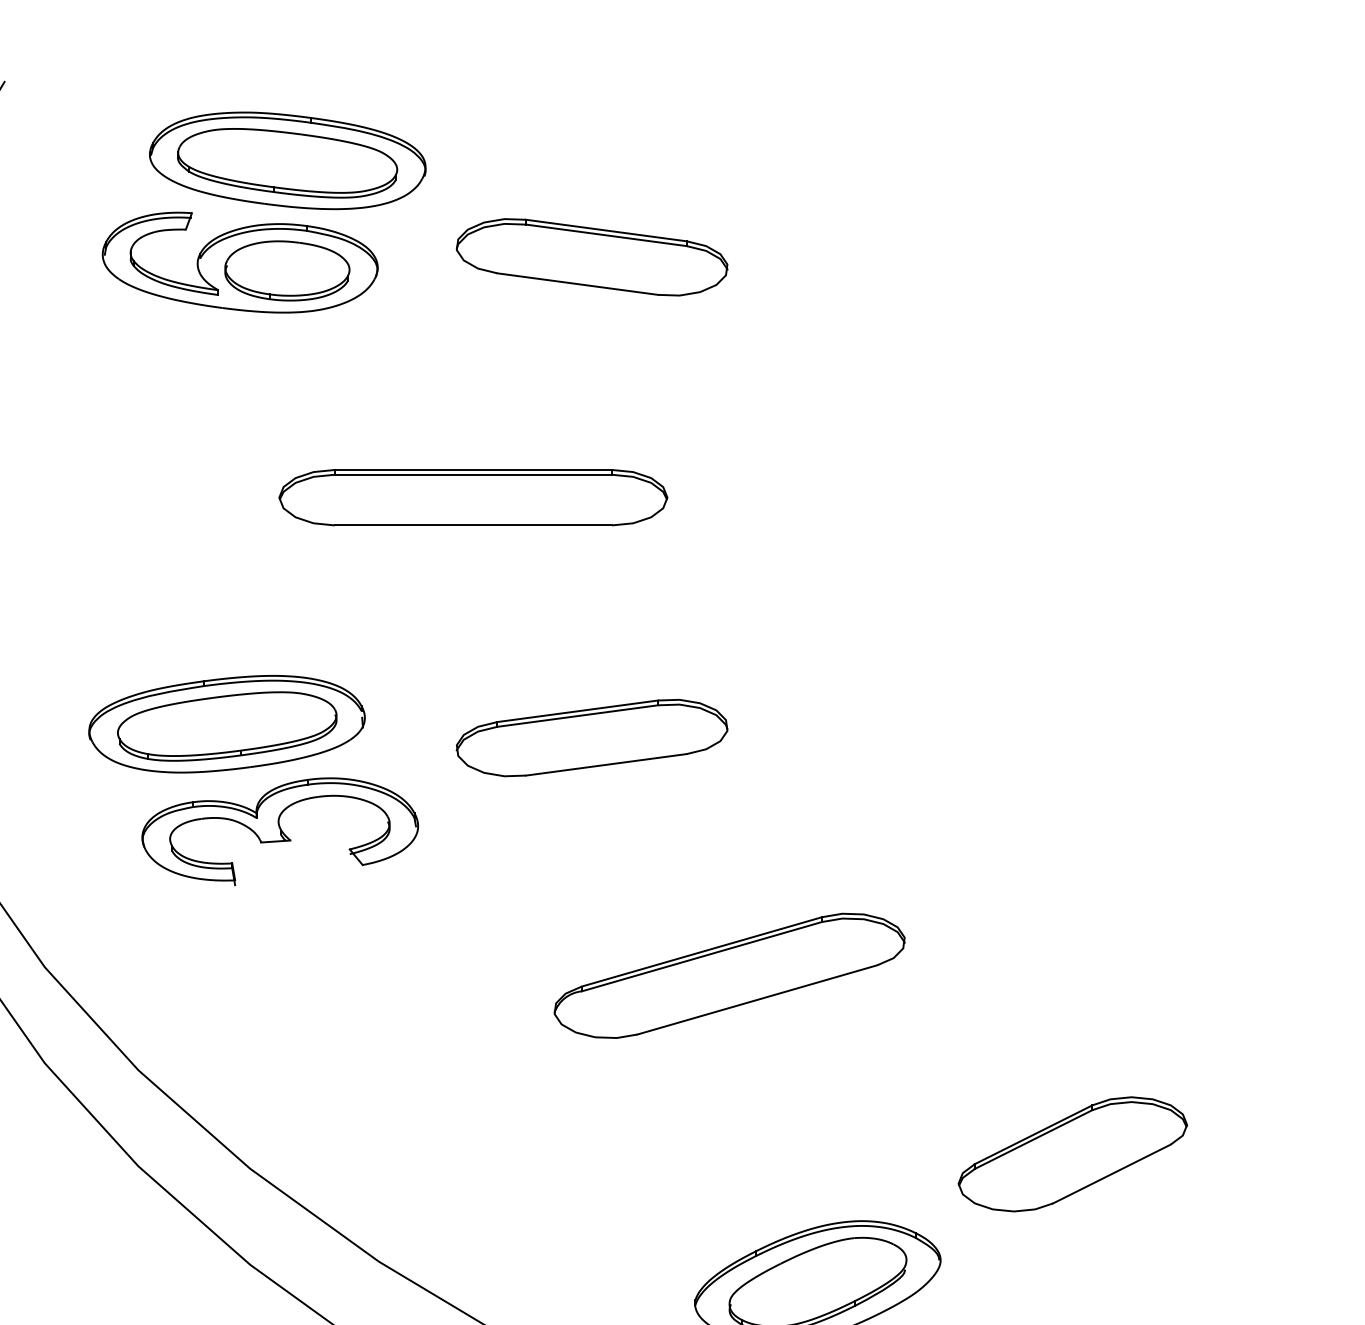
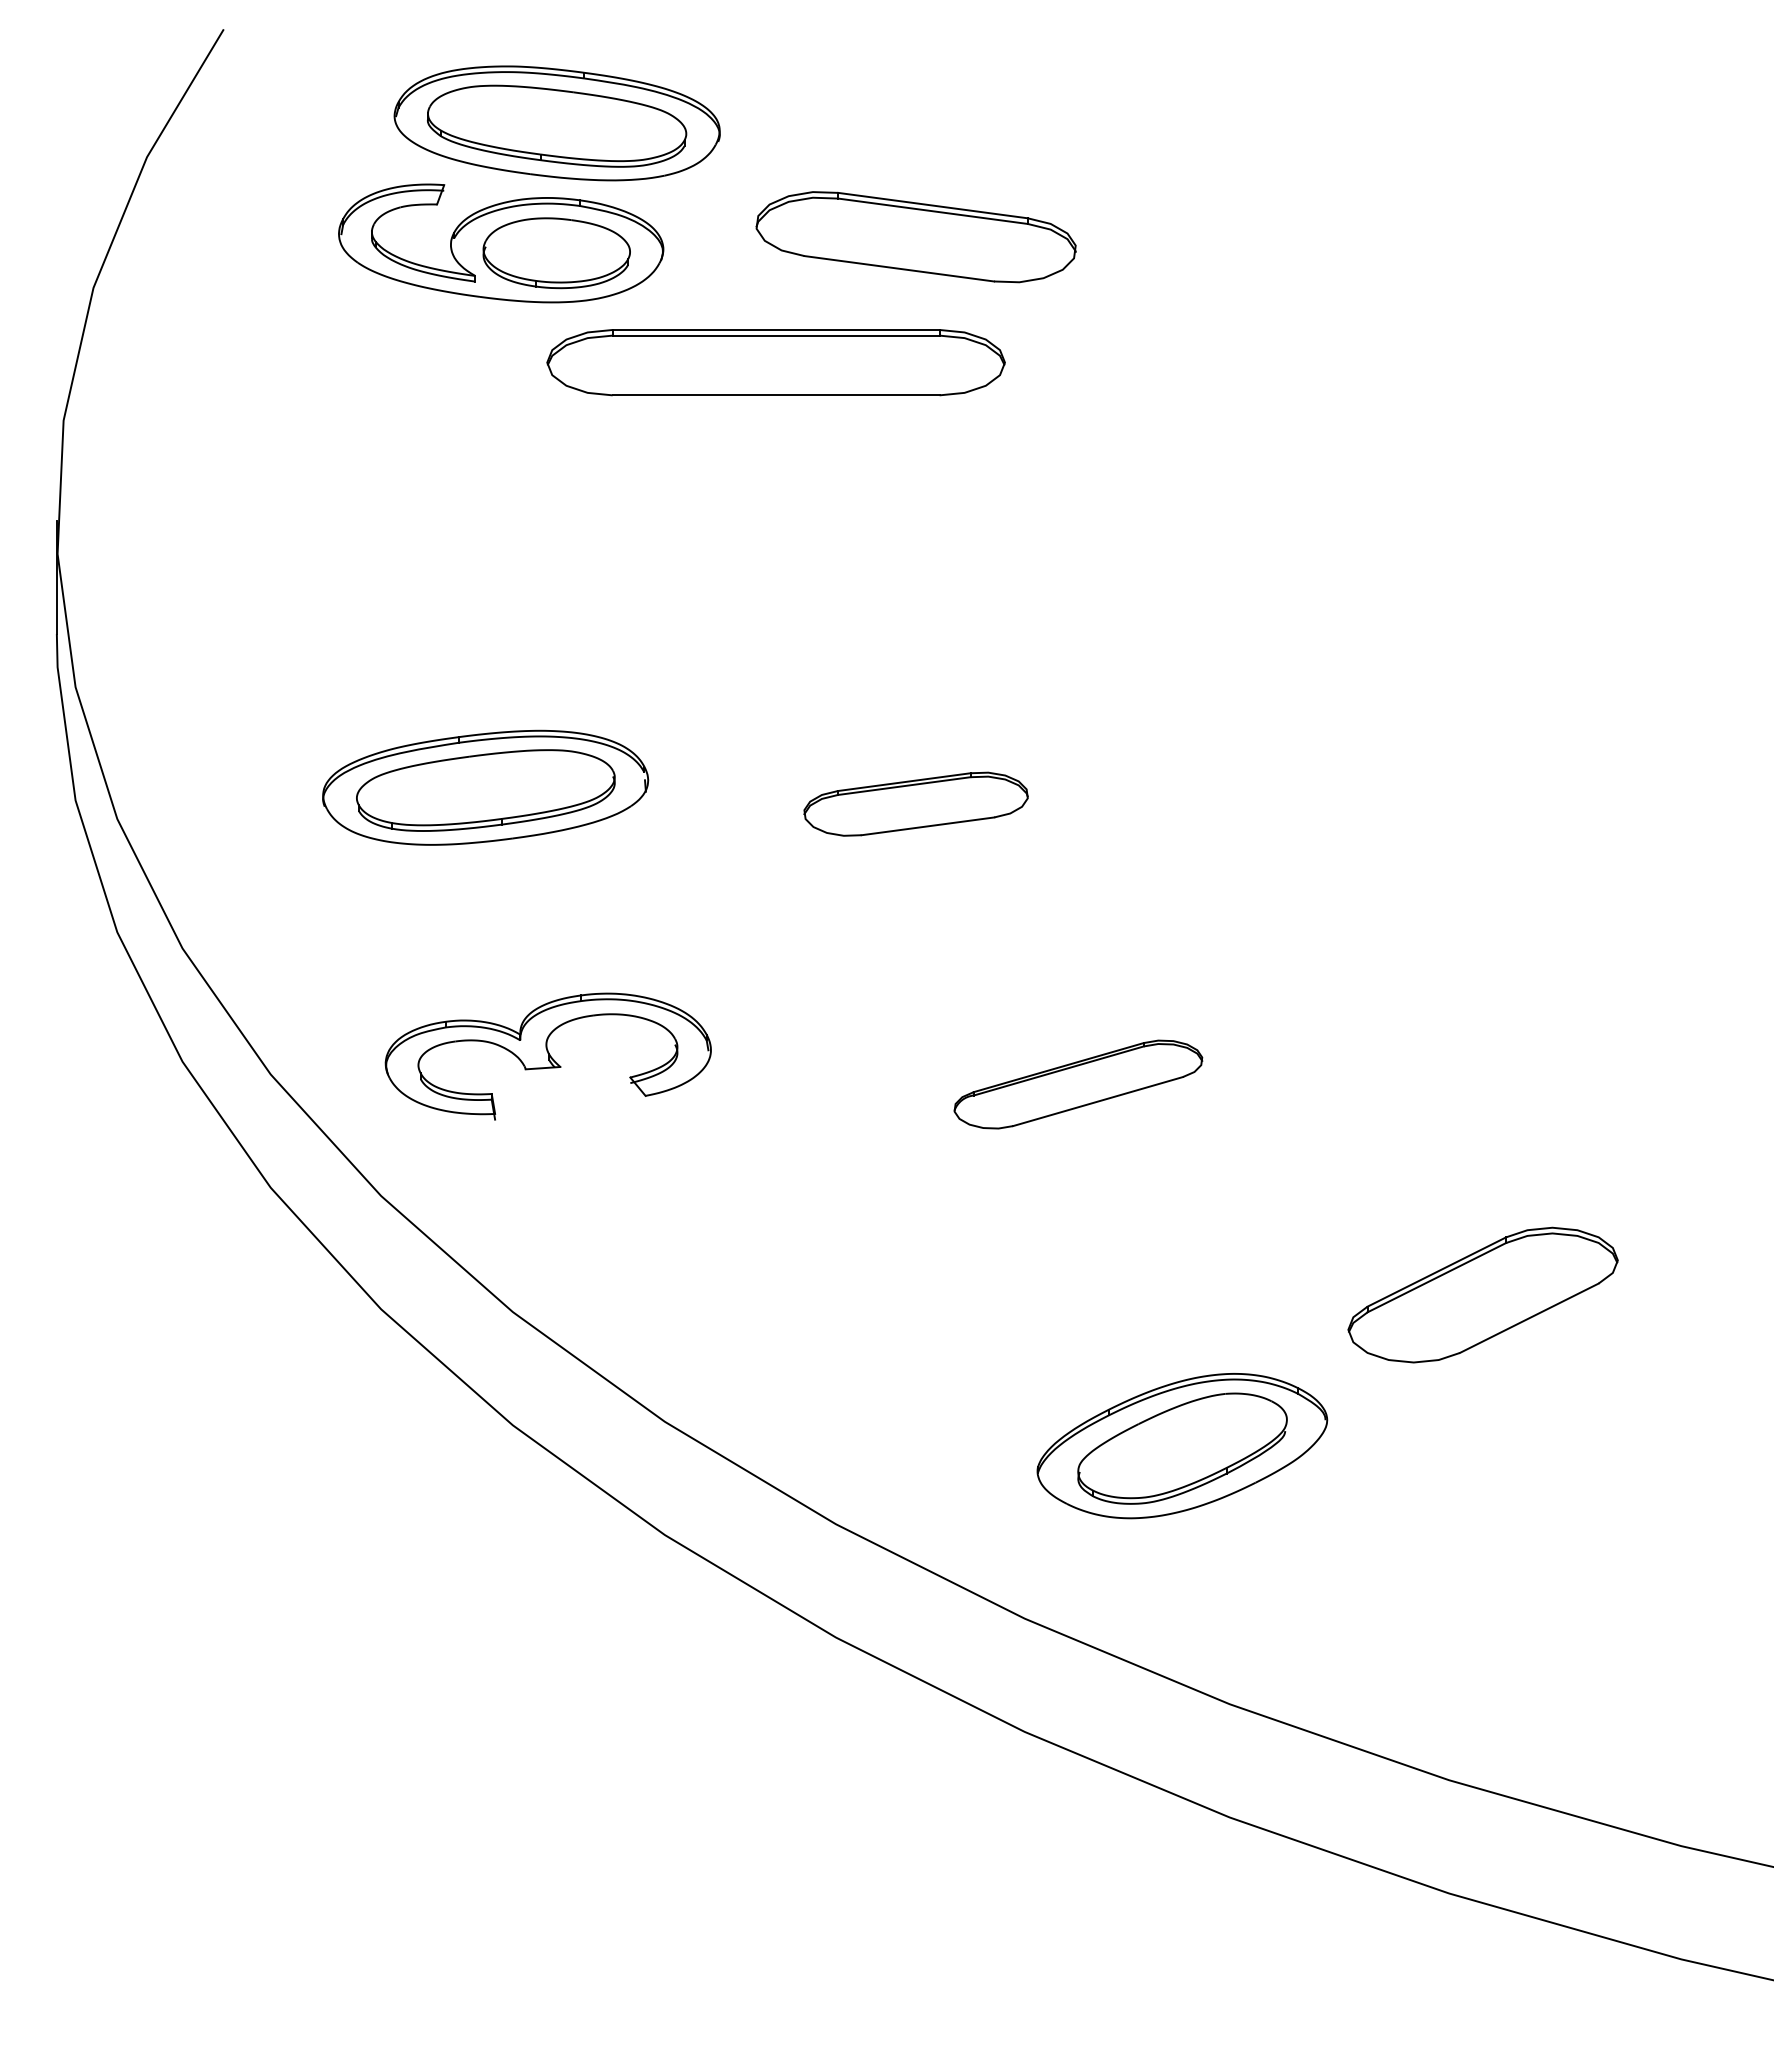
part: (472, 497) -> (775, 362), moved
part: (591, 738) -> (915, 804), size x0.7
part: (279, 831) -> (547, 1056), moved
part: (729, 975) -> (1078, 1084), size x0.6

